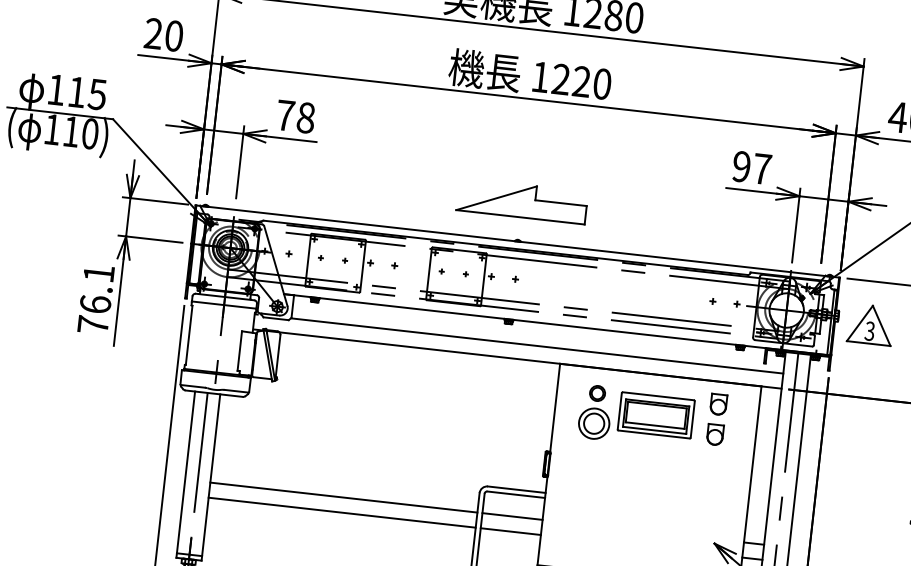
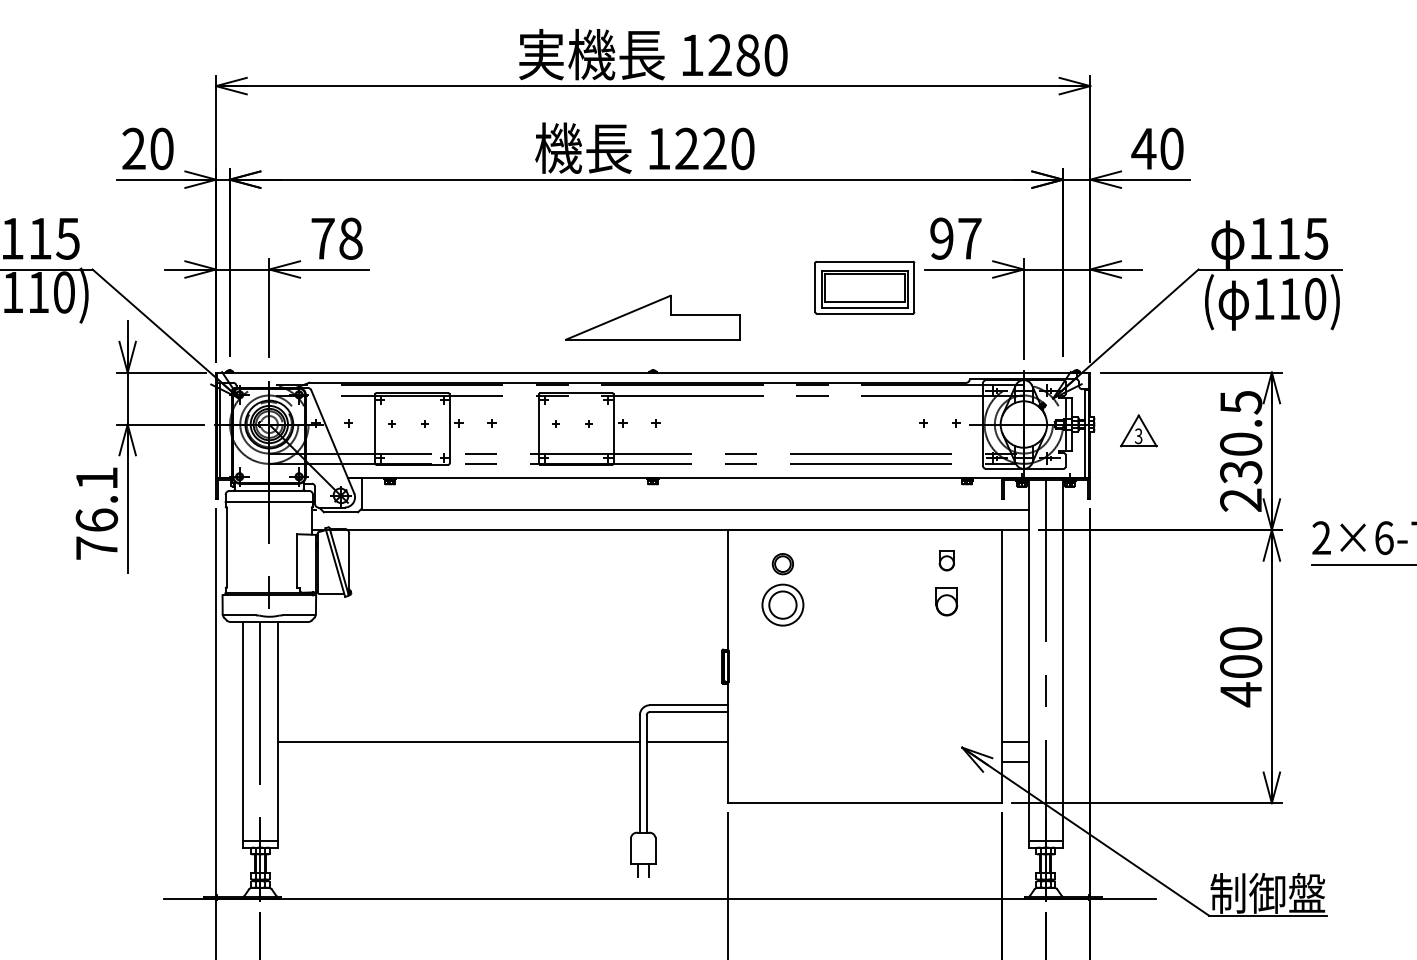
part: (870, 324) -> (1138, 430), size x0.6
part: (718, 404) -> (946, 560), size x0.7
part: (656, 415) -> (864, 287), moved
line: (342, 512) -> (458, 762), removed
line: (510, 531) -> (687, 762), removed

